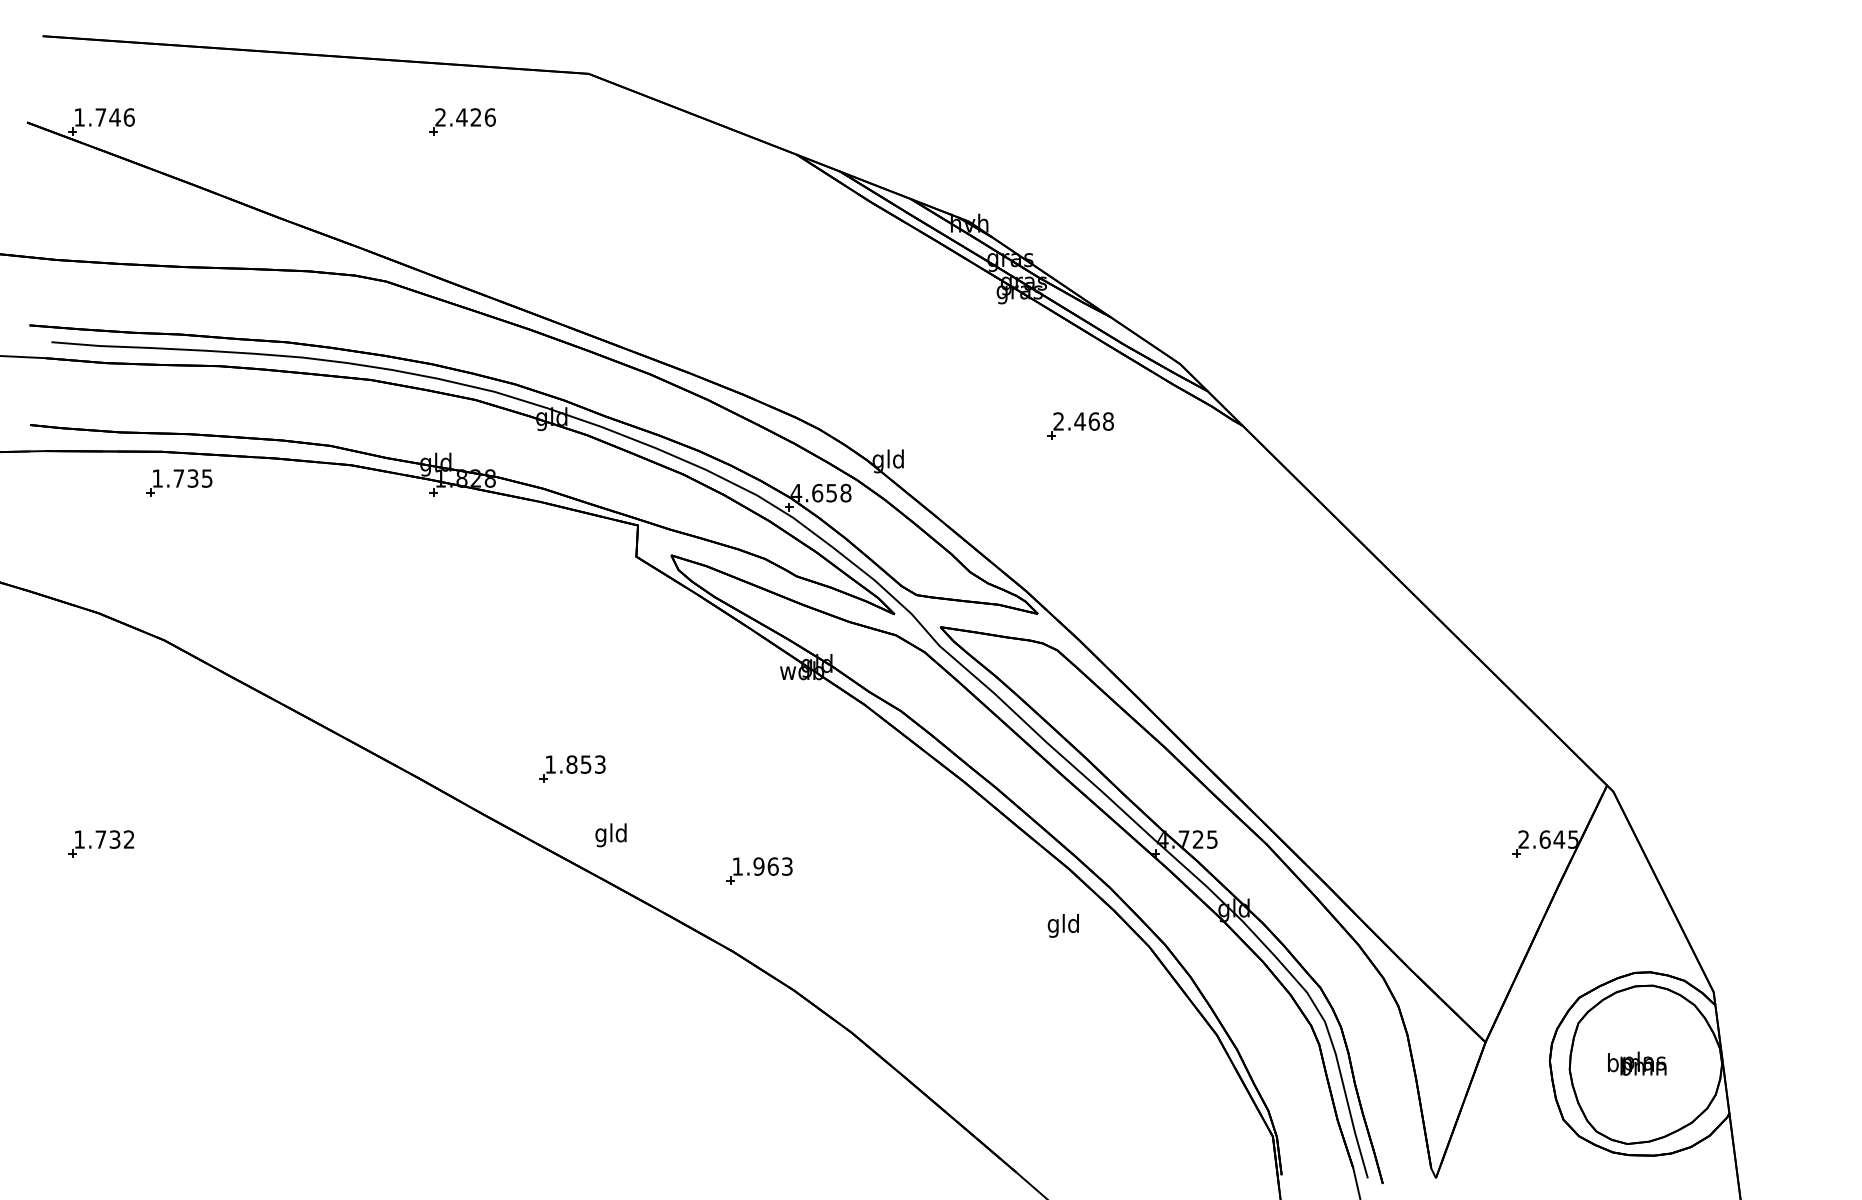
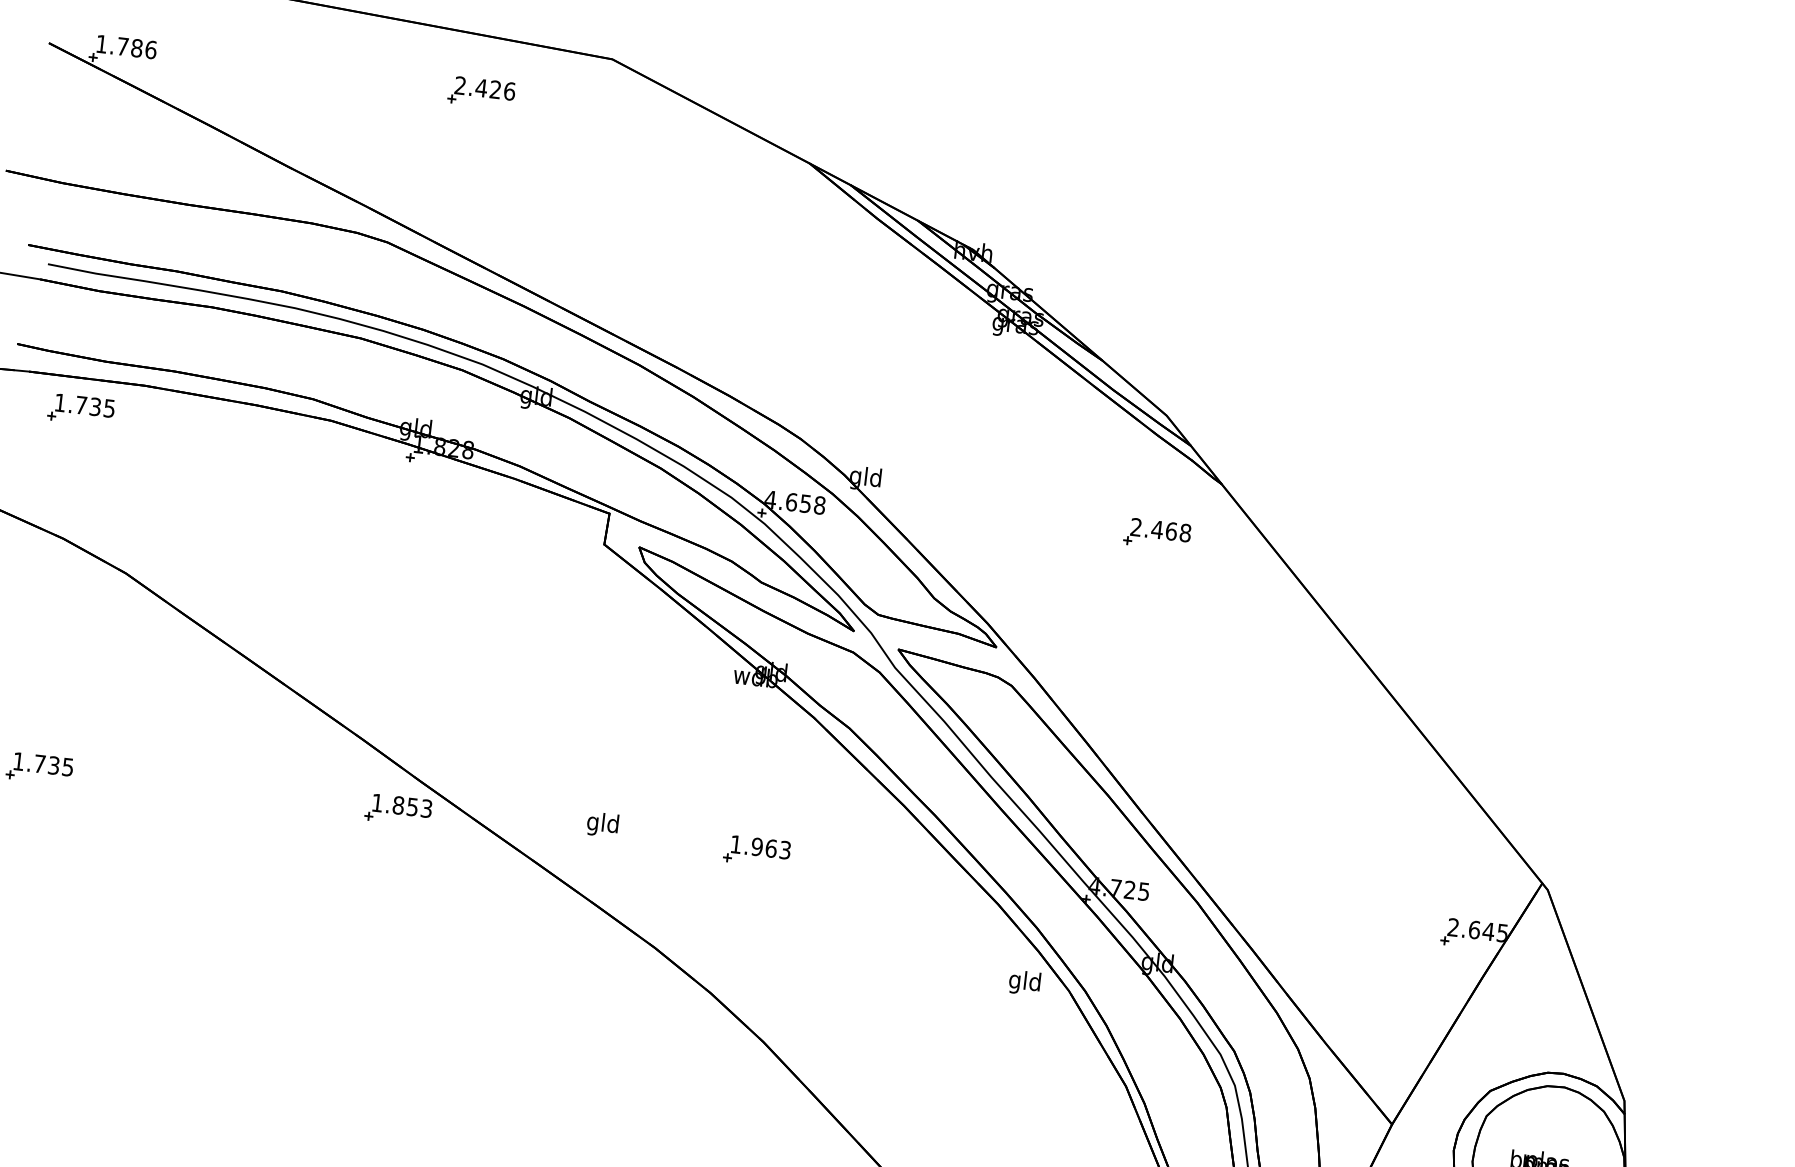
text: (114, 117) -> (136, 48), 1.746 -> 1.786
part: (1080, 425) -> (1157, 533), moved
part: (179, 482) -> (81, 409), moved
part: (572, 768) -> (398, 809), moved
text: (610, 835) -> (602, 824), moved
text: (129, 839) -> (68, 767), 1.732 -> 1.735
part: (759, 870) -> (757, 850), moved
text: (1062, 925) -> (1023, 982), moved

